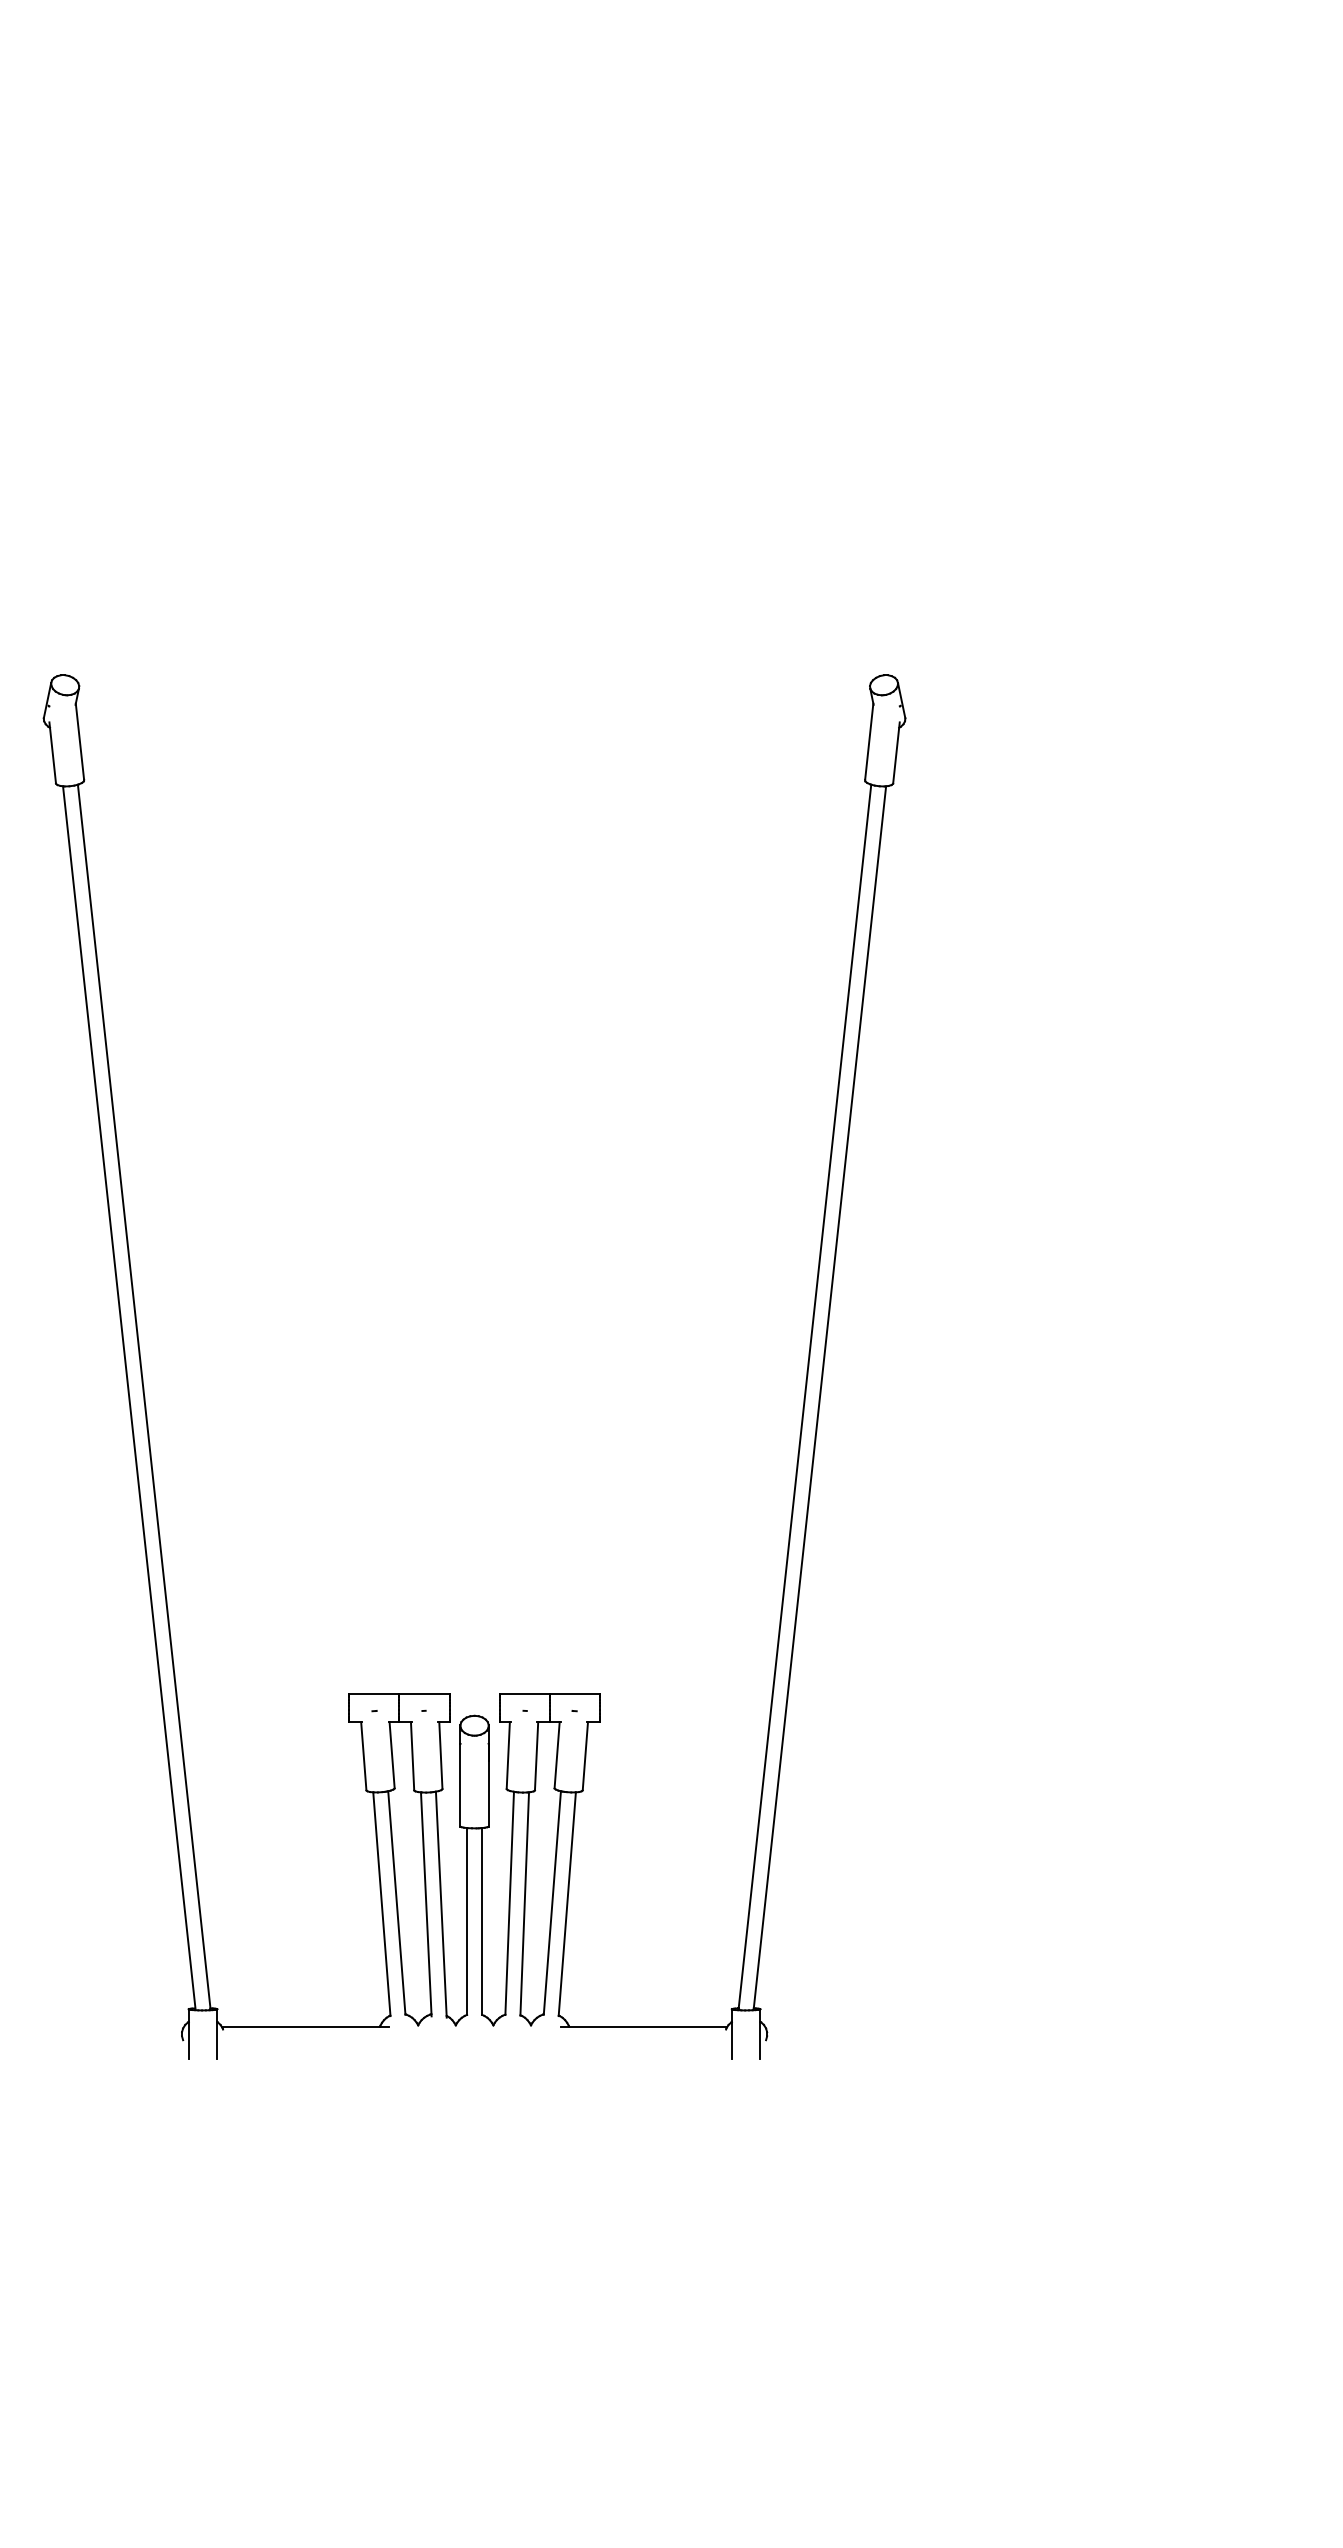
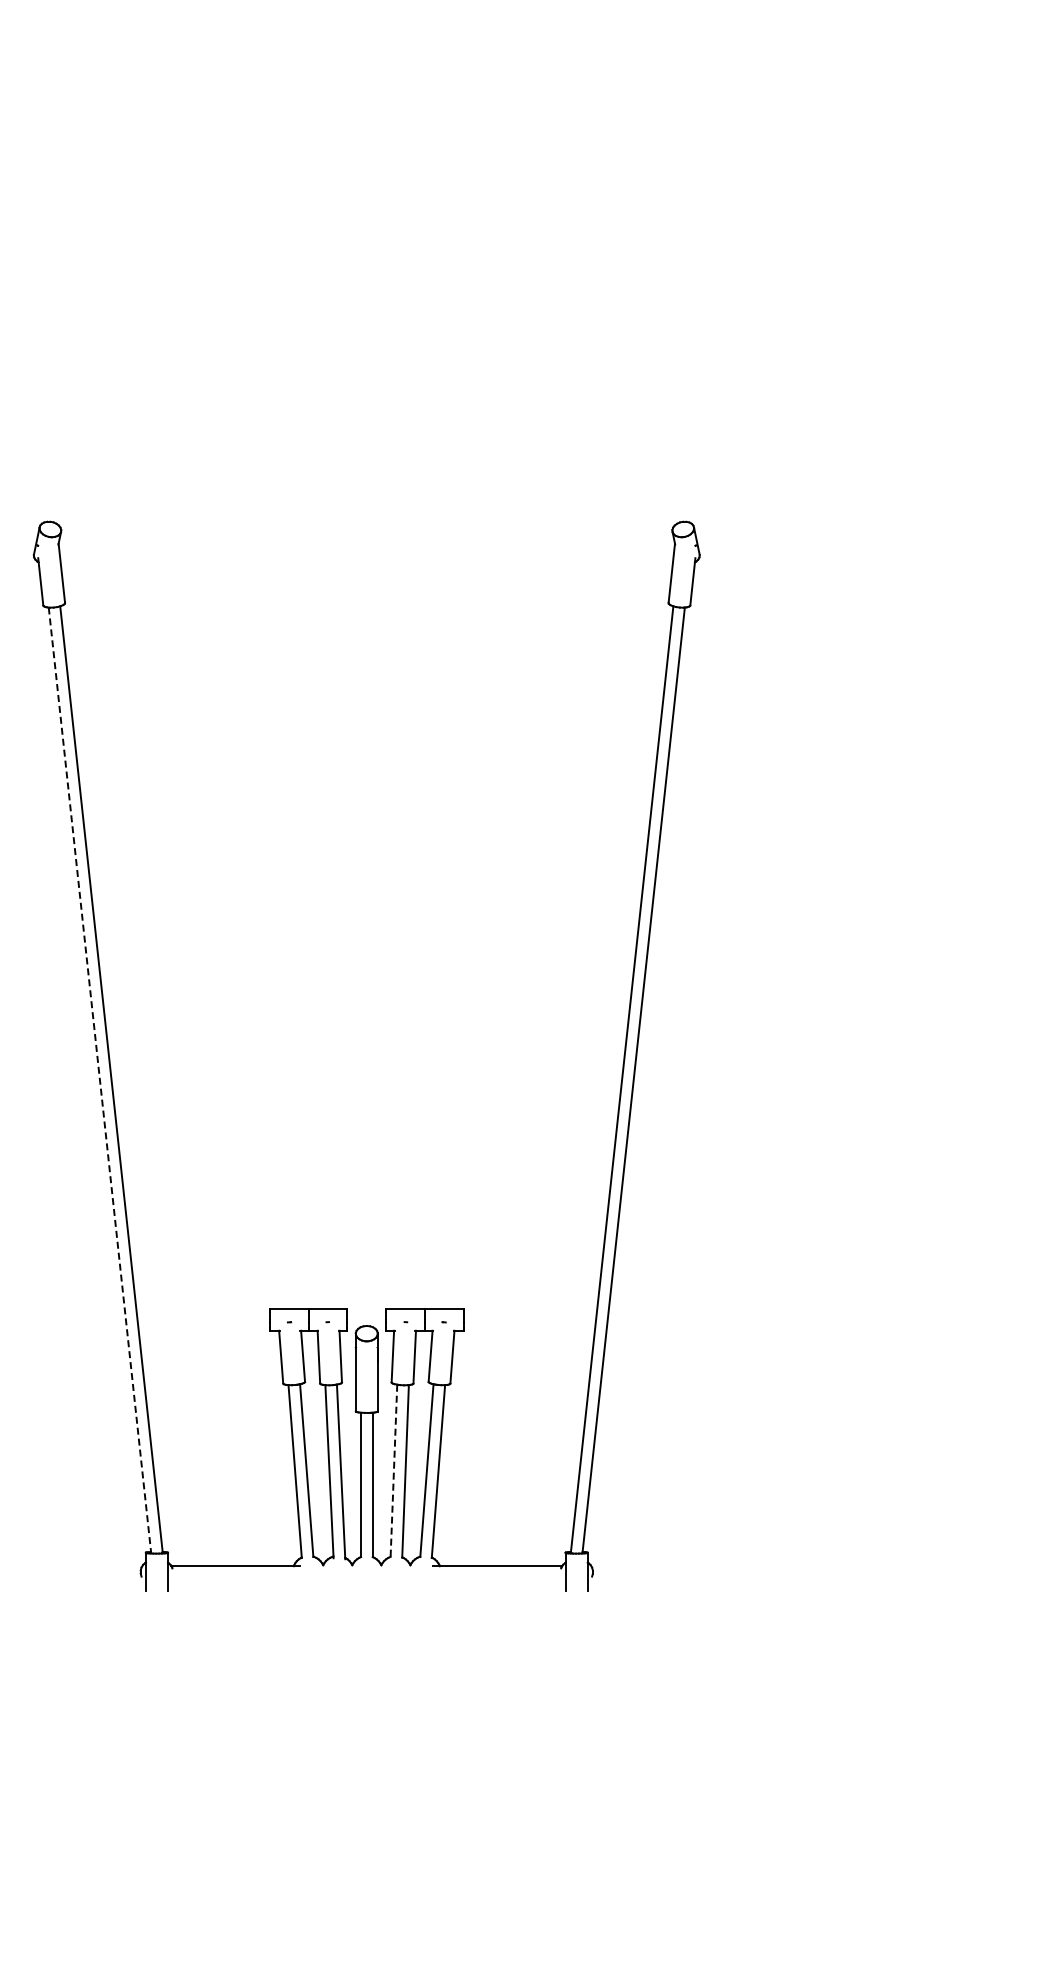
line: (130, 1398) -> (100, 1080), solid -> dashed
line: (509, 1904) -> (393, 1471), solid -> dashed

